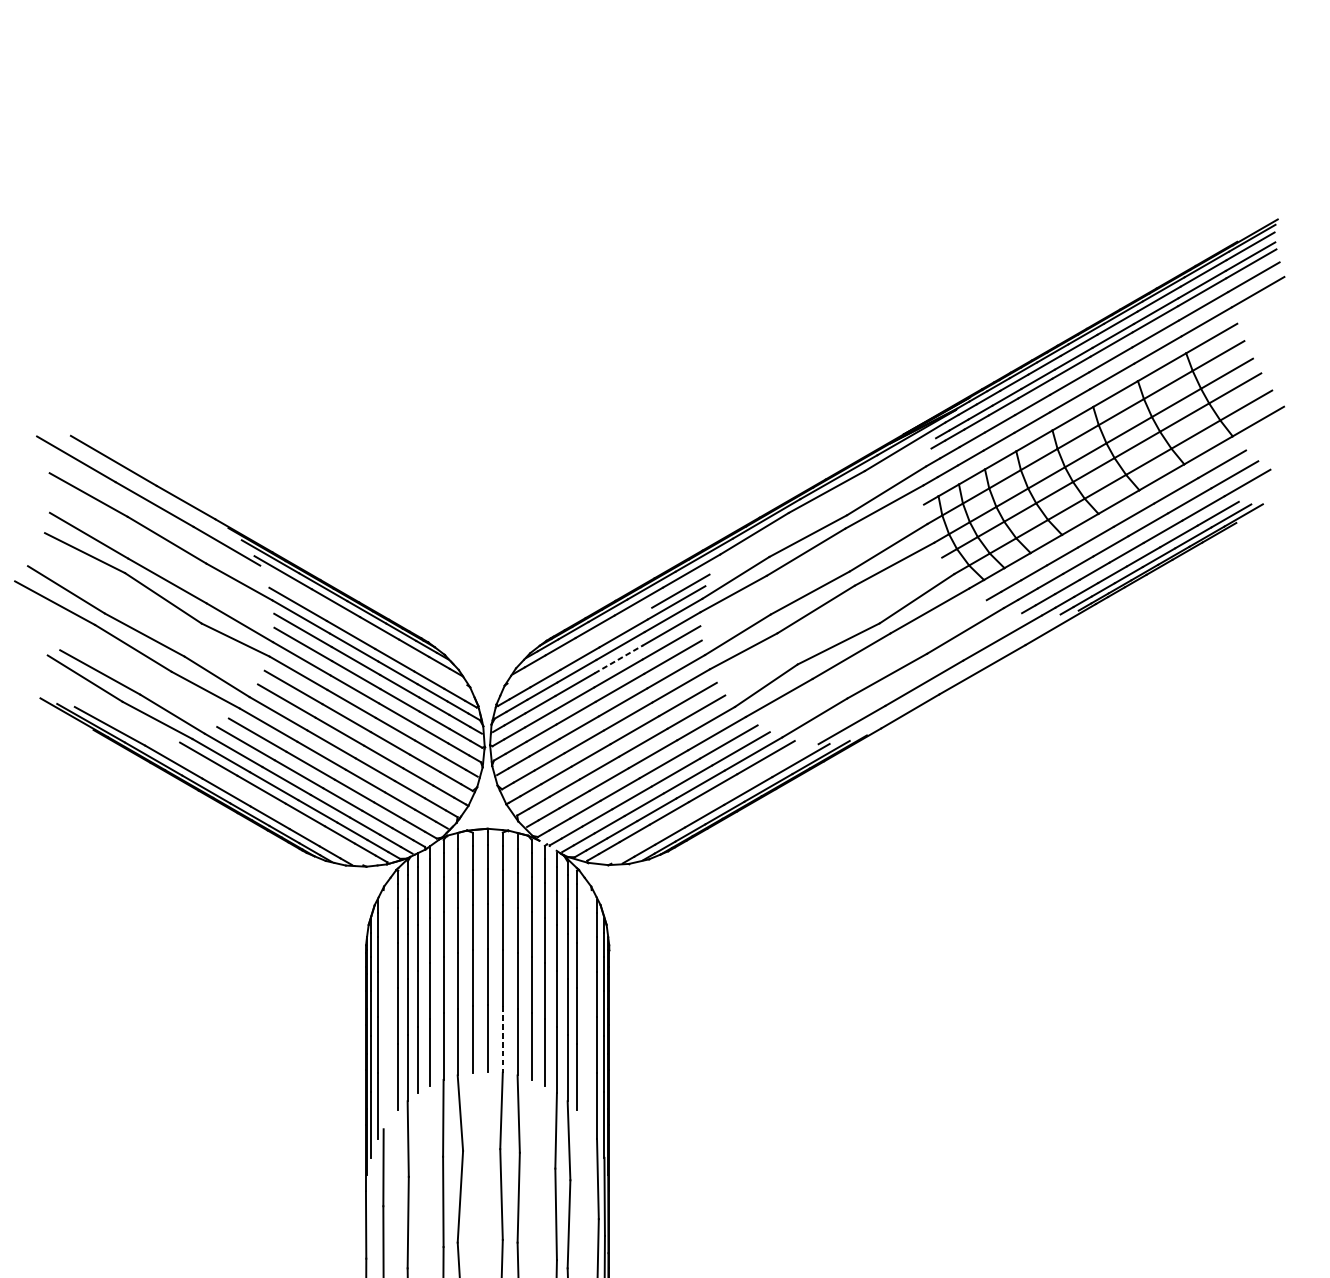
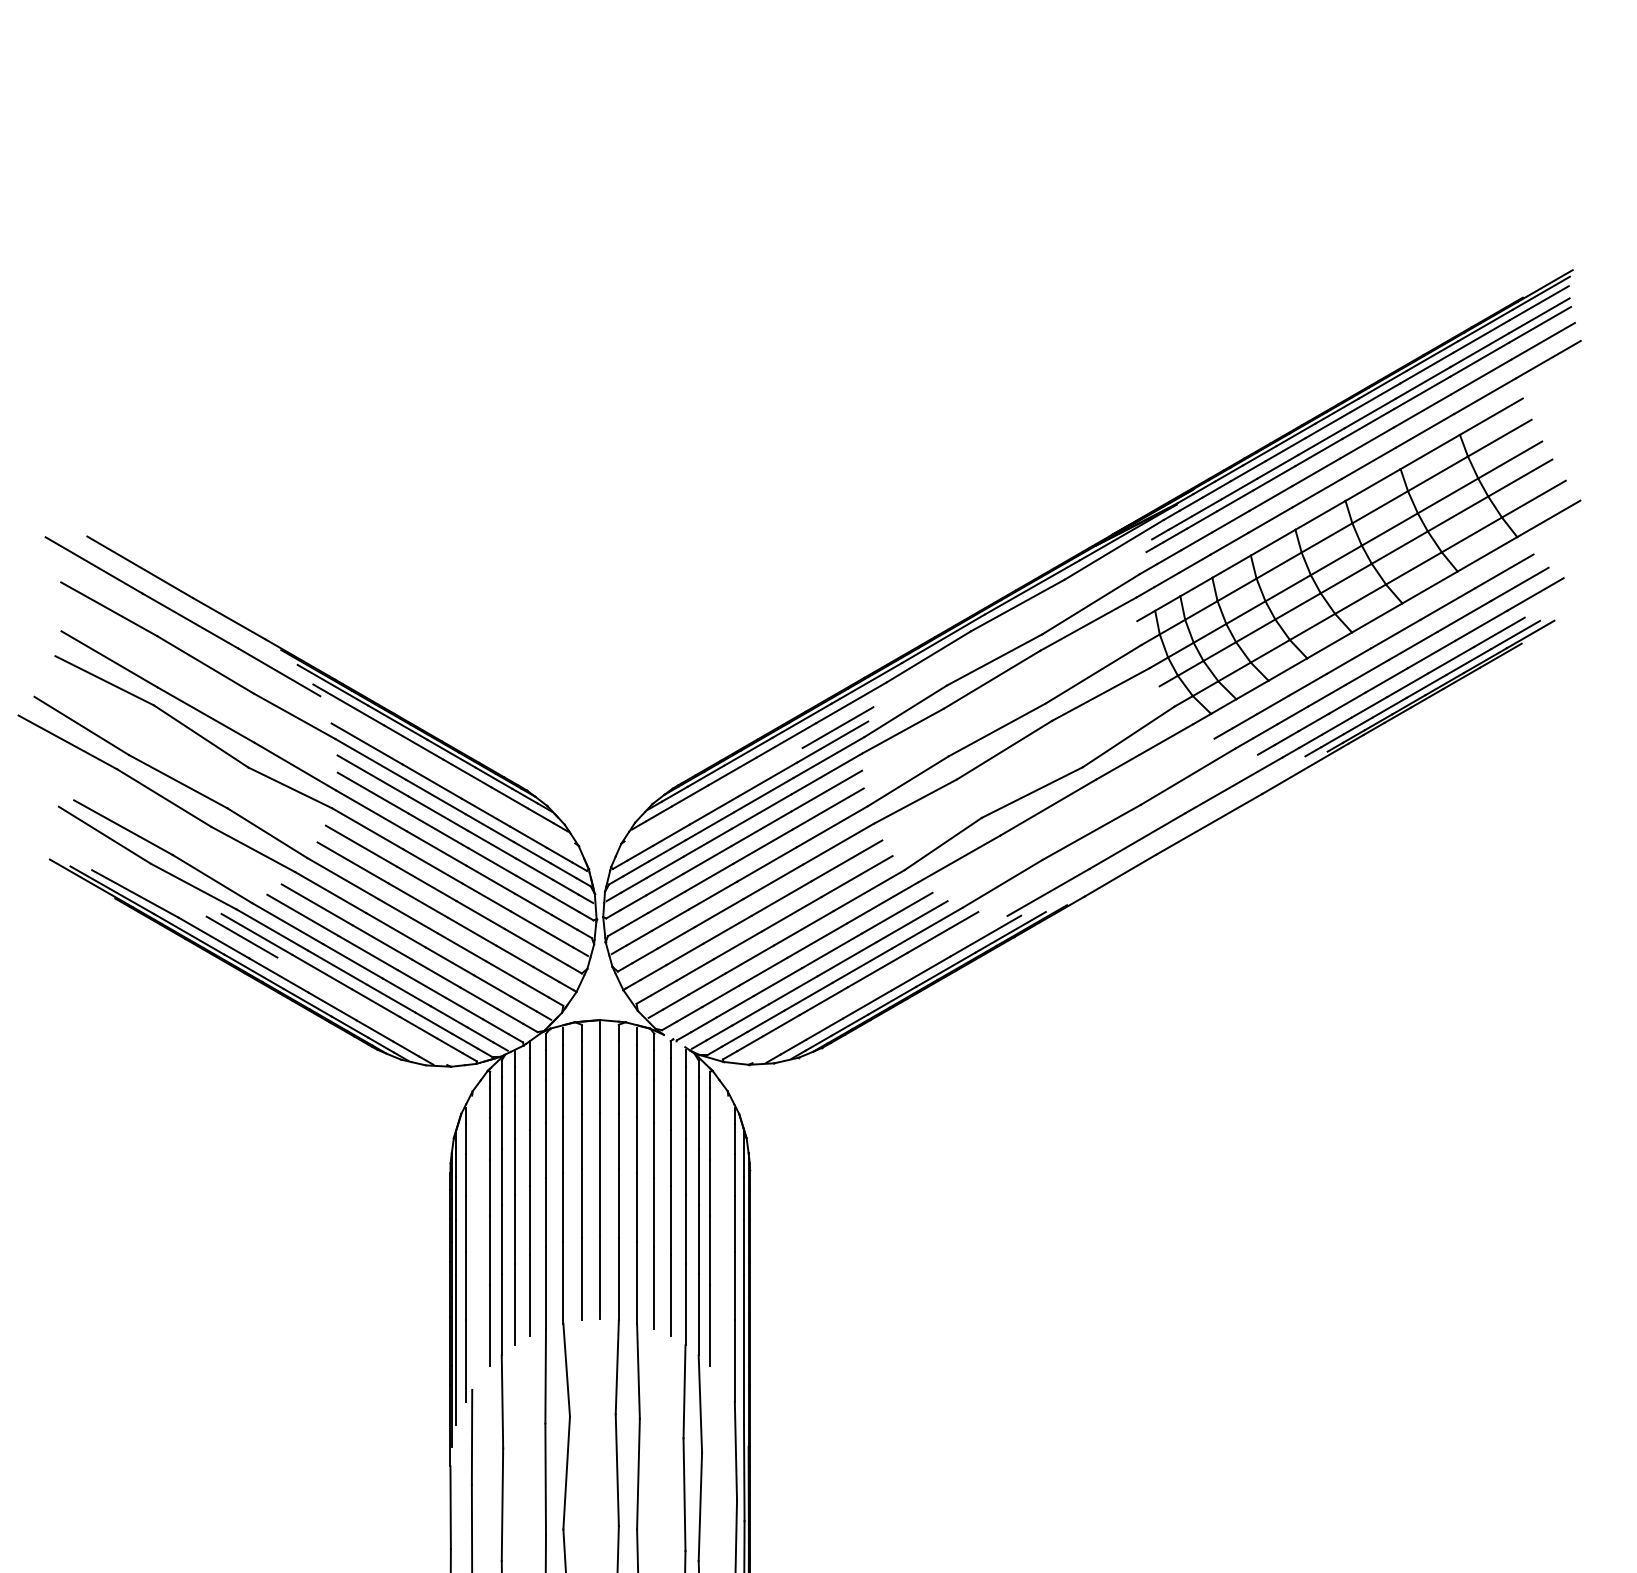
line: (619, 659) -> (762, 811), dashed -> solid
line: (196, 760) -> (241, 936), added
line: (502, 1039) -> (618, 1279), dashed -> solid

